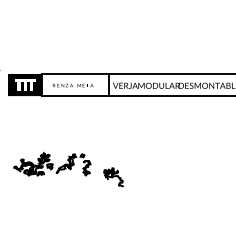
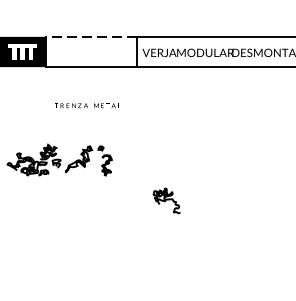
line: (74, 74) -> (90, 37), solid -> dashed
text: (73, 85) -> (88, 105), moved
part: (113, 177) -> (166, 201), moved

